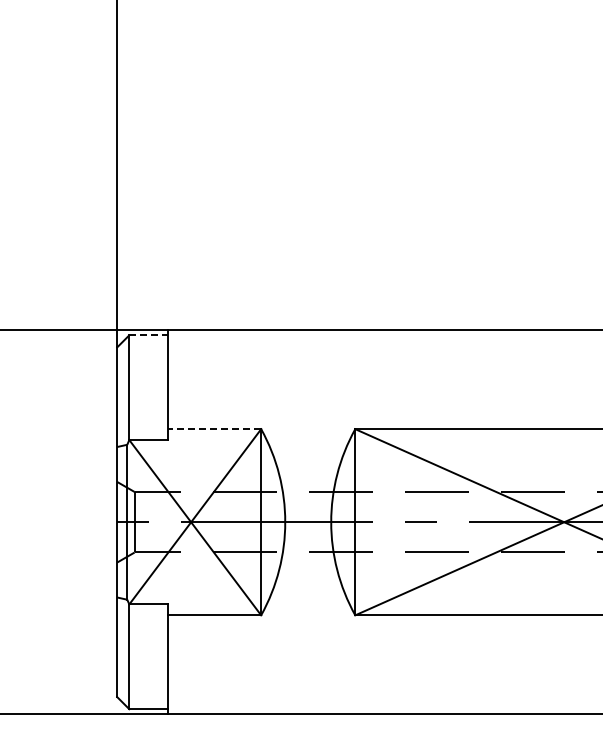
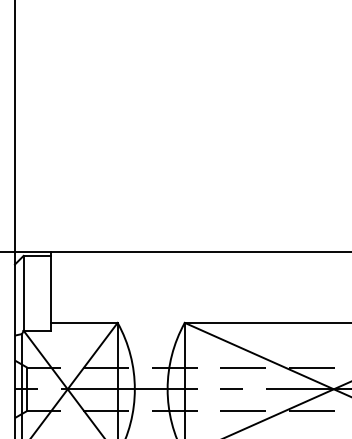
line: (148, 335) -> (37, 256), dashed -> solid
line: (214, 429) -> (84, 323), dashed -> solid

